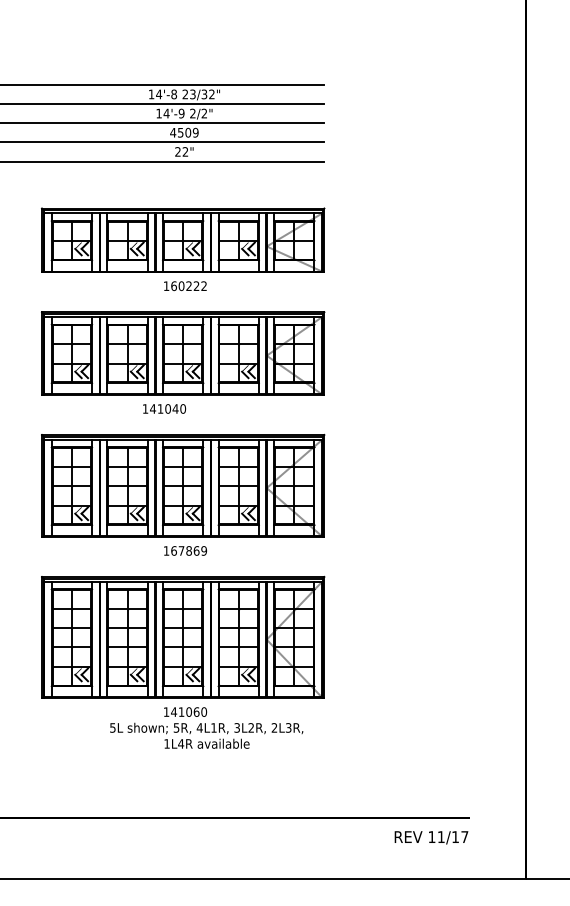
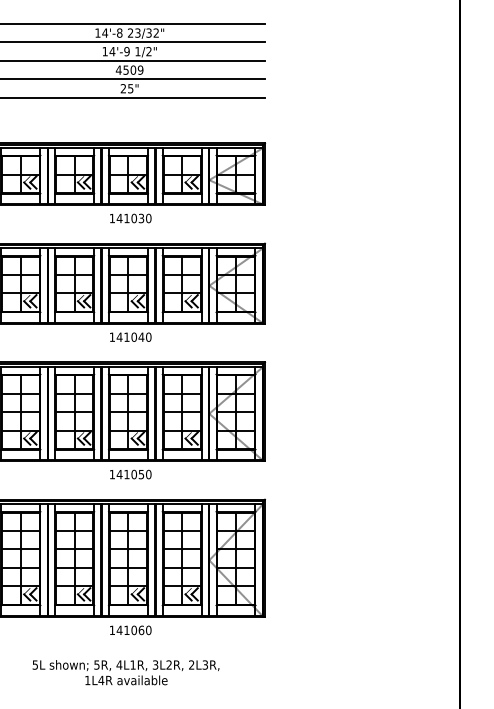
text: (192, 113) -> (137, 51), 2/2" -> 1/2"
text: (185, 151) -> (130, 88), 22" -> 25"
text: (189, 286) -> (134, 218), 160222 -> 141030
text: (164, 408) -> (130, 336), moved
text: (188, 550) -> (133, 474), 167869 -> 141050
text: (206, 735) -> (125, 672), moved

